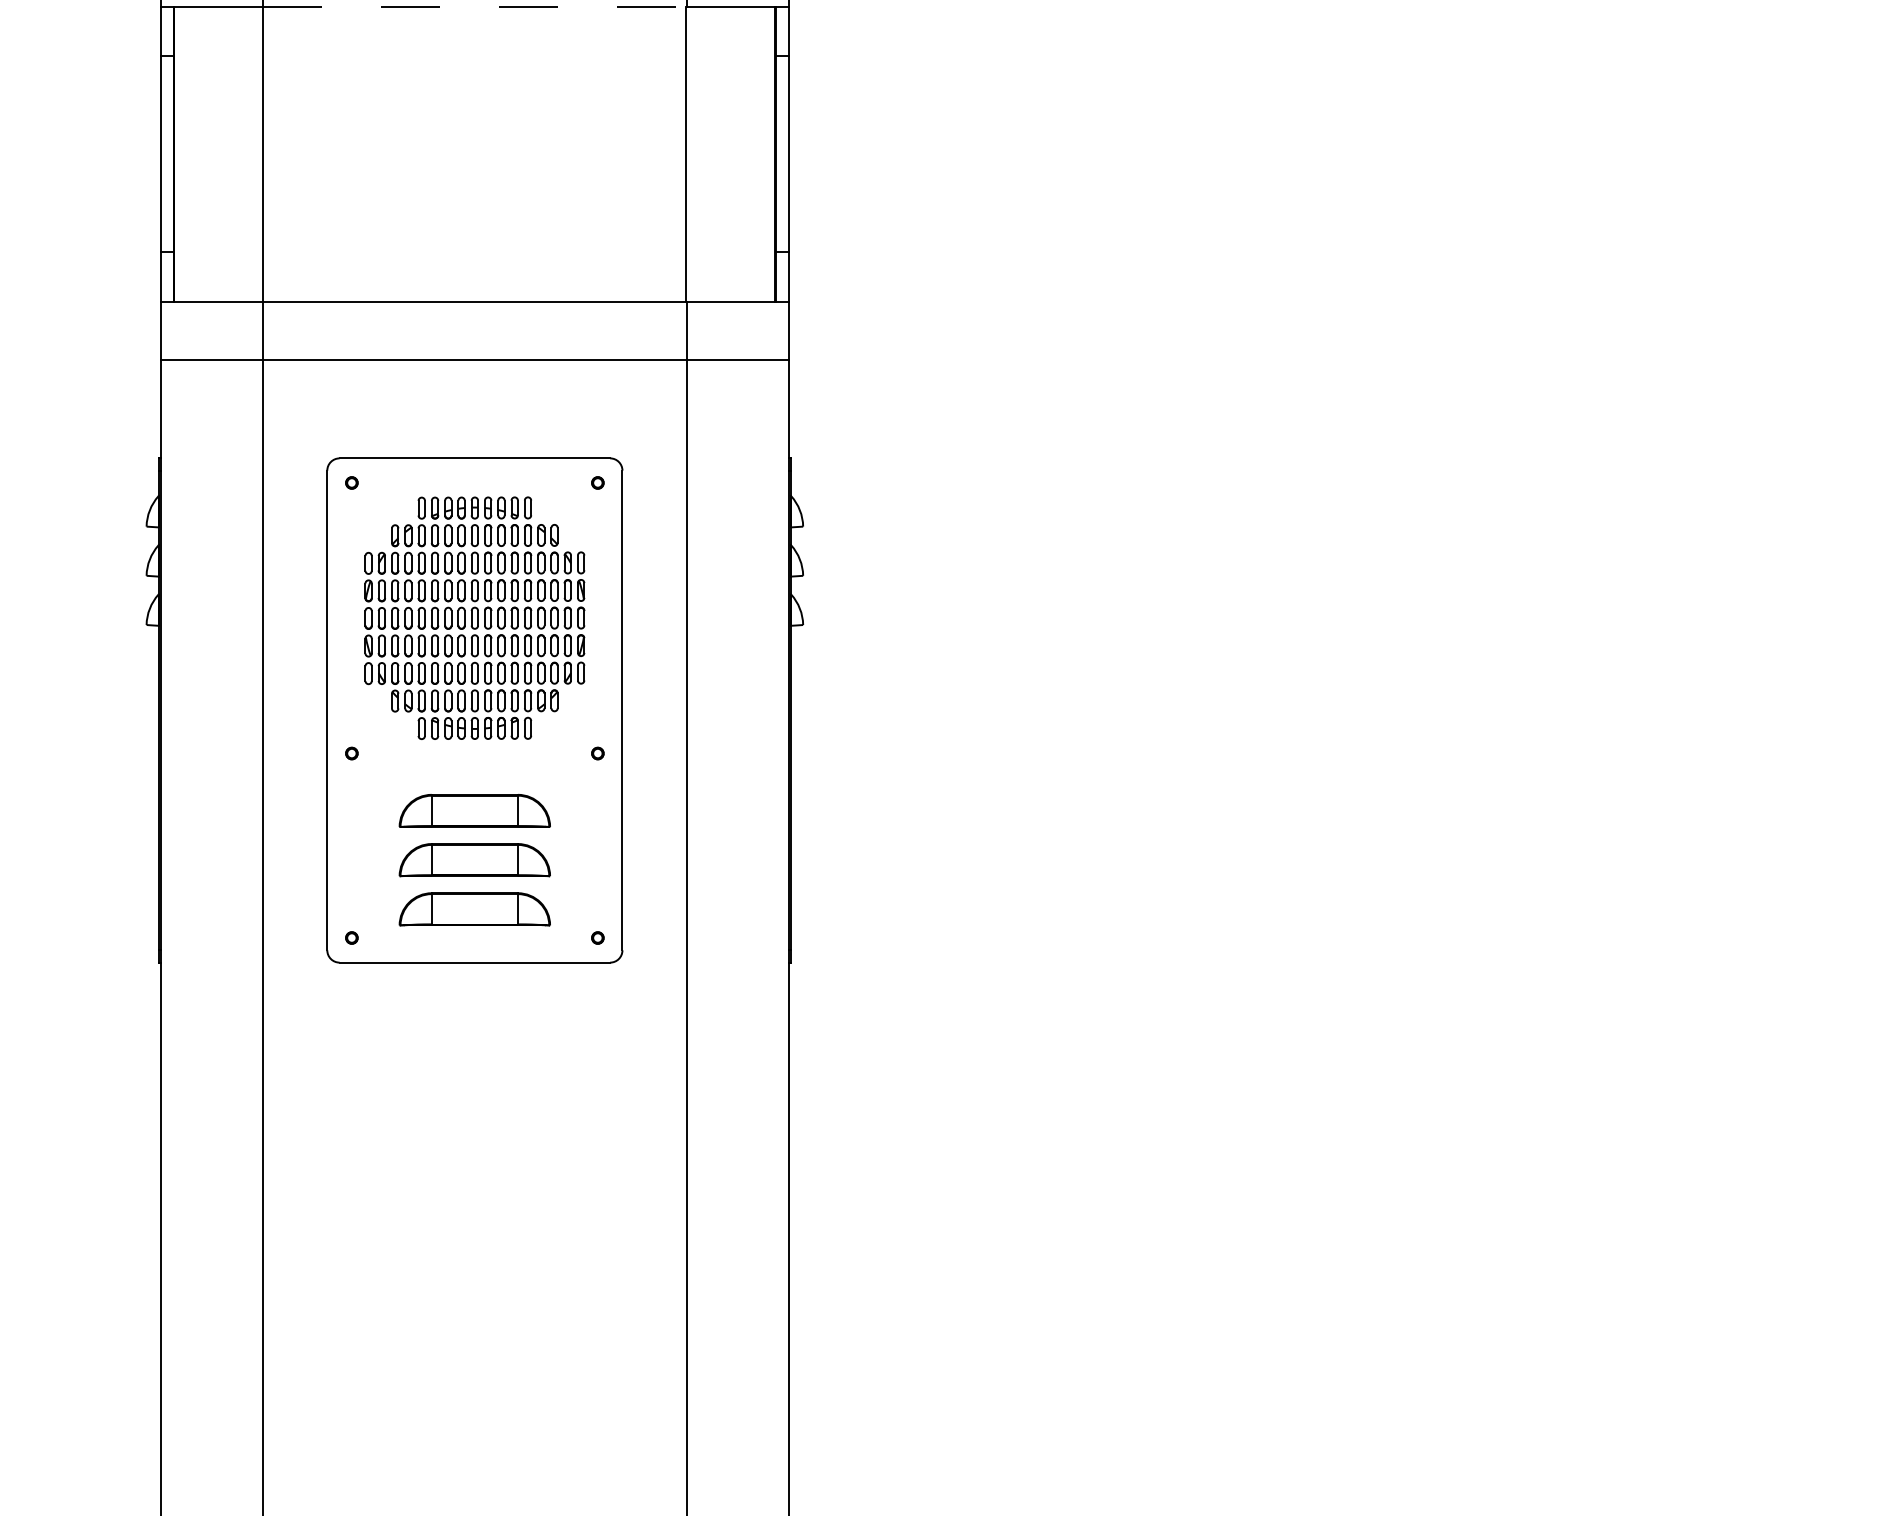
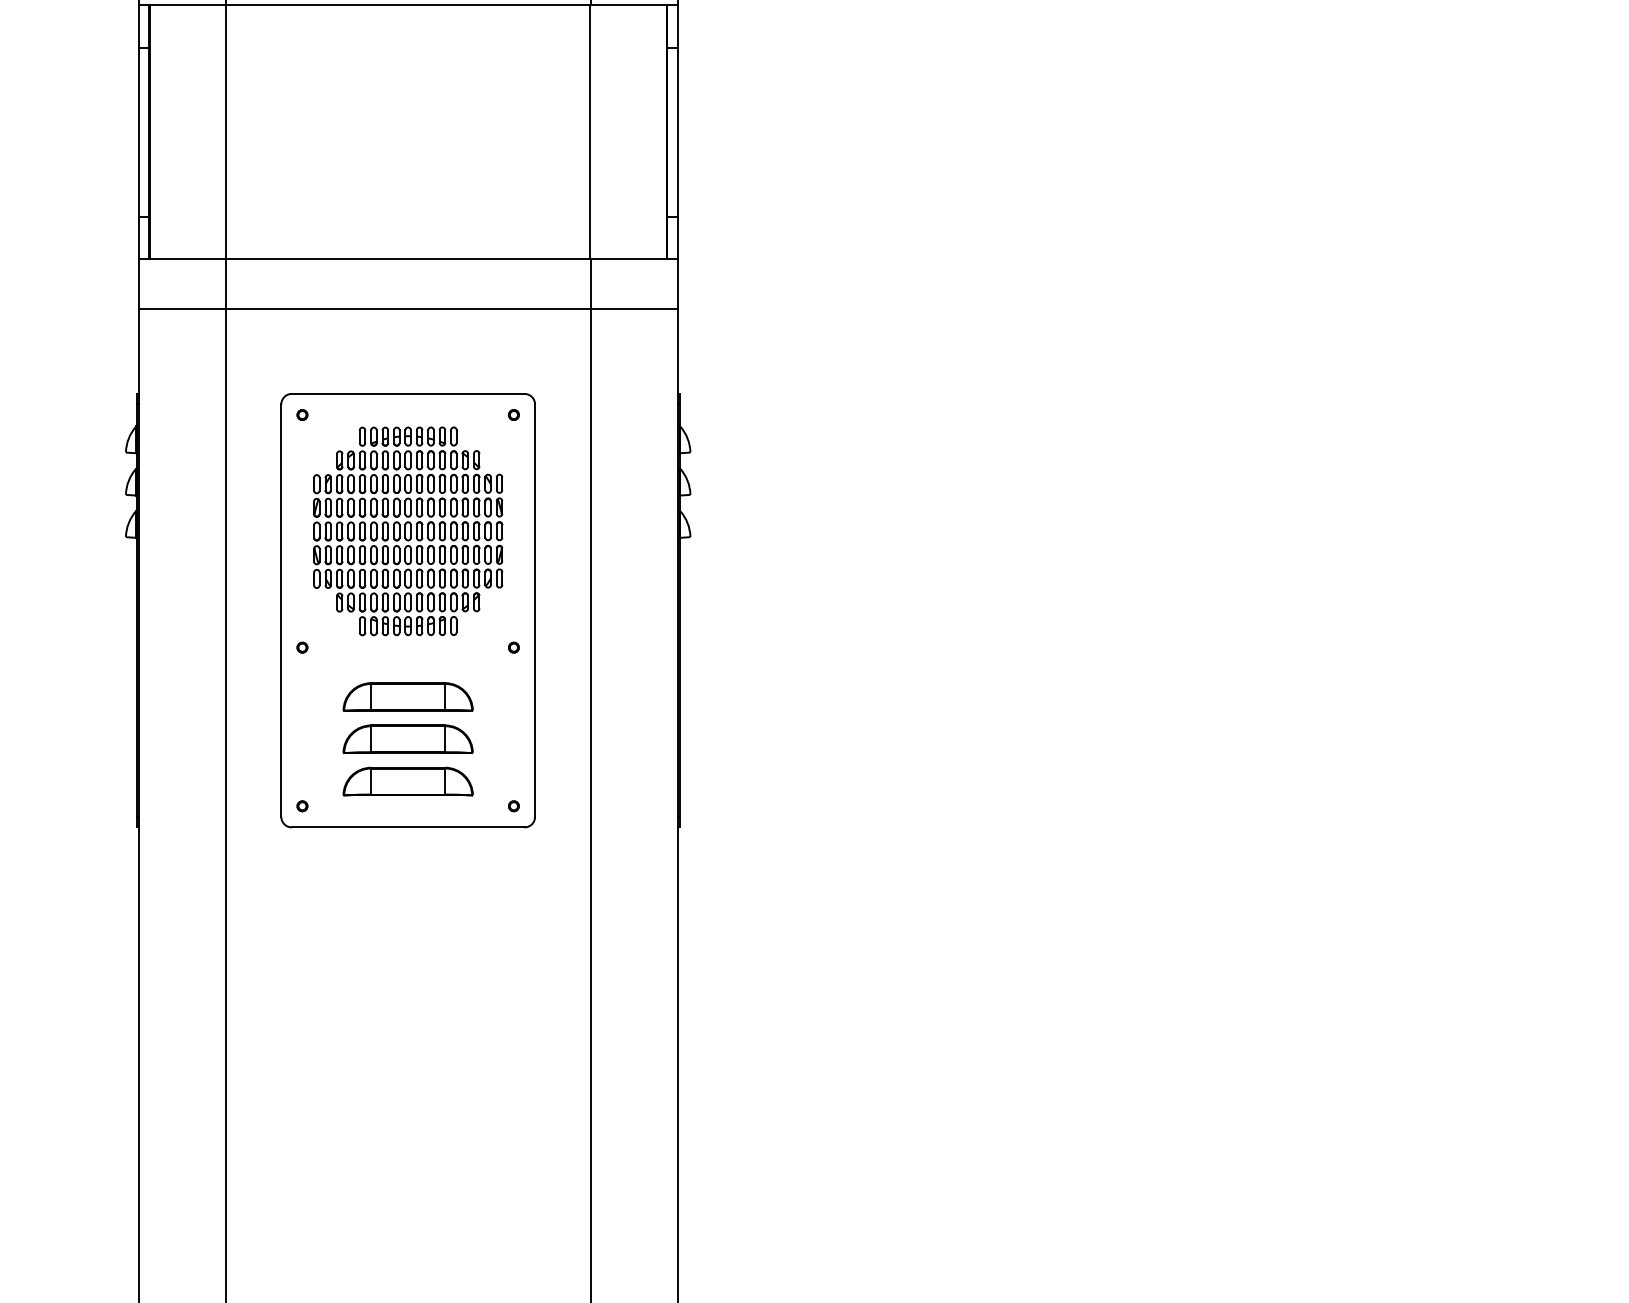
line: (475, 6) -> (408, 5), dashed -> solid

